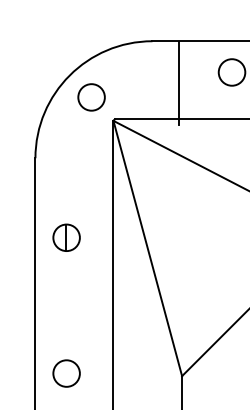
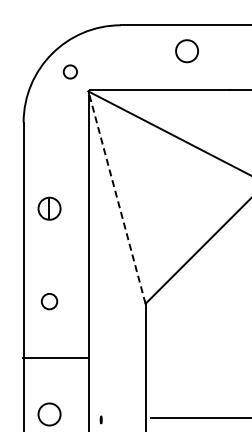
line: (179, 82) -> (143, 59), removed
circle: (91, 96) -> (70, 71), size x0.6
part: (66, 237) -> (49, 208), moved
line: (148, 248) -> (117, 197), solid -> dashed
circle: (66, 373) -> (49, 301), size x0.7

